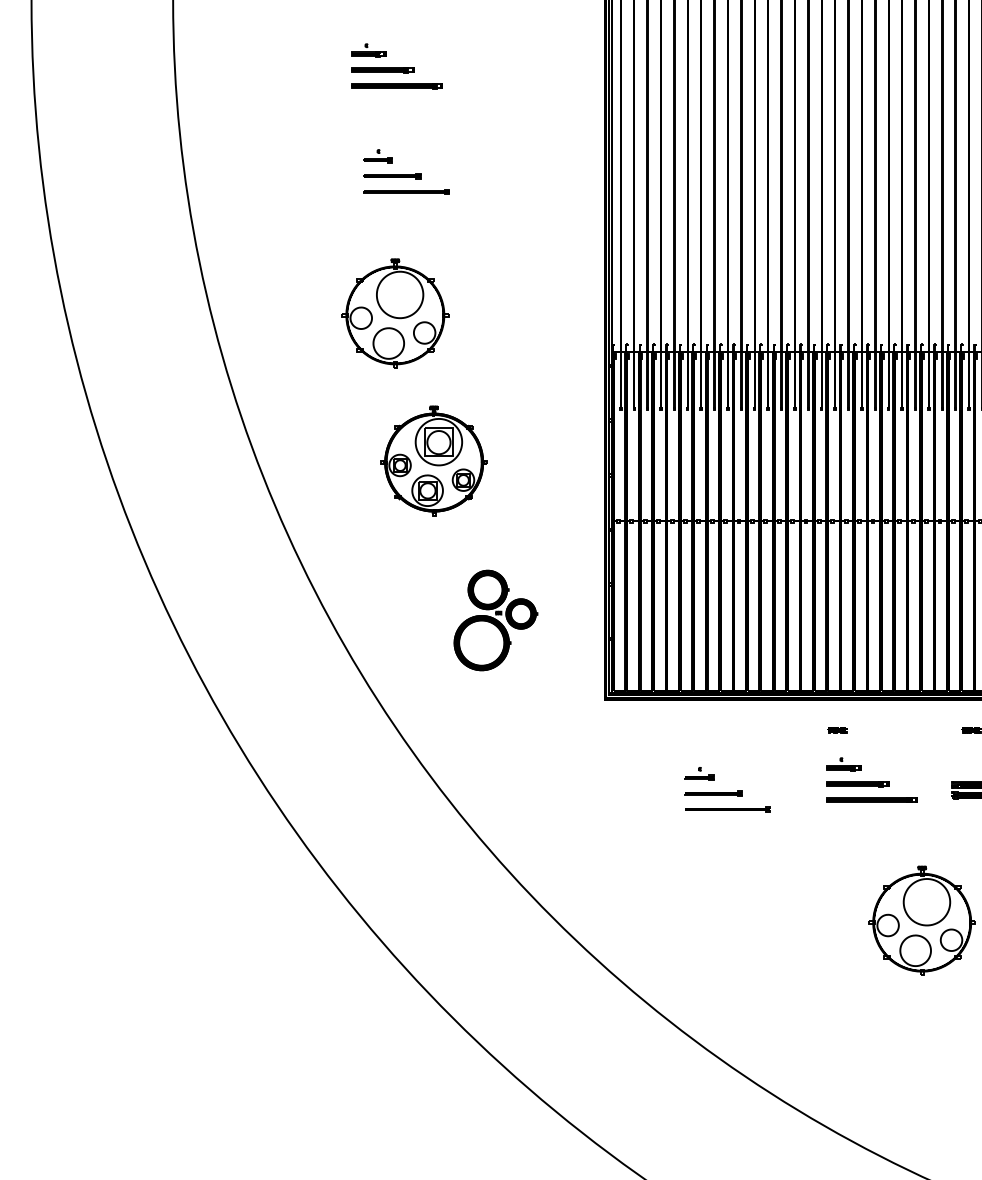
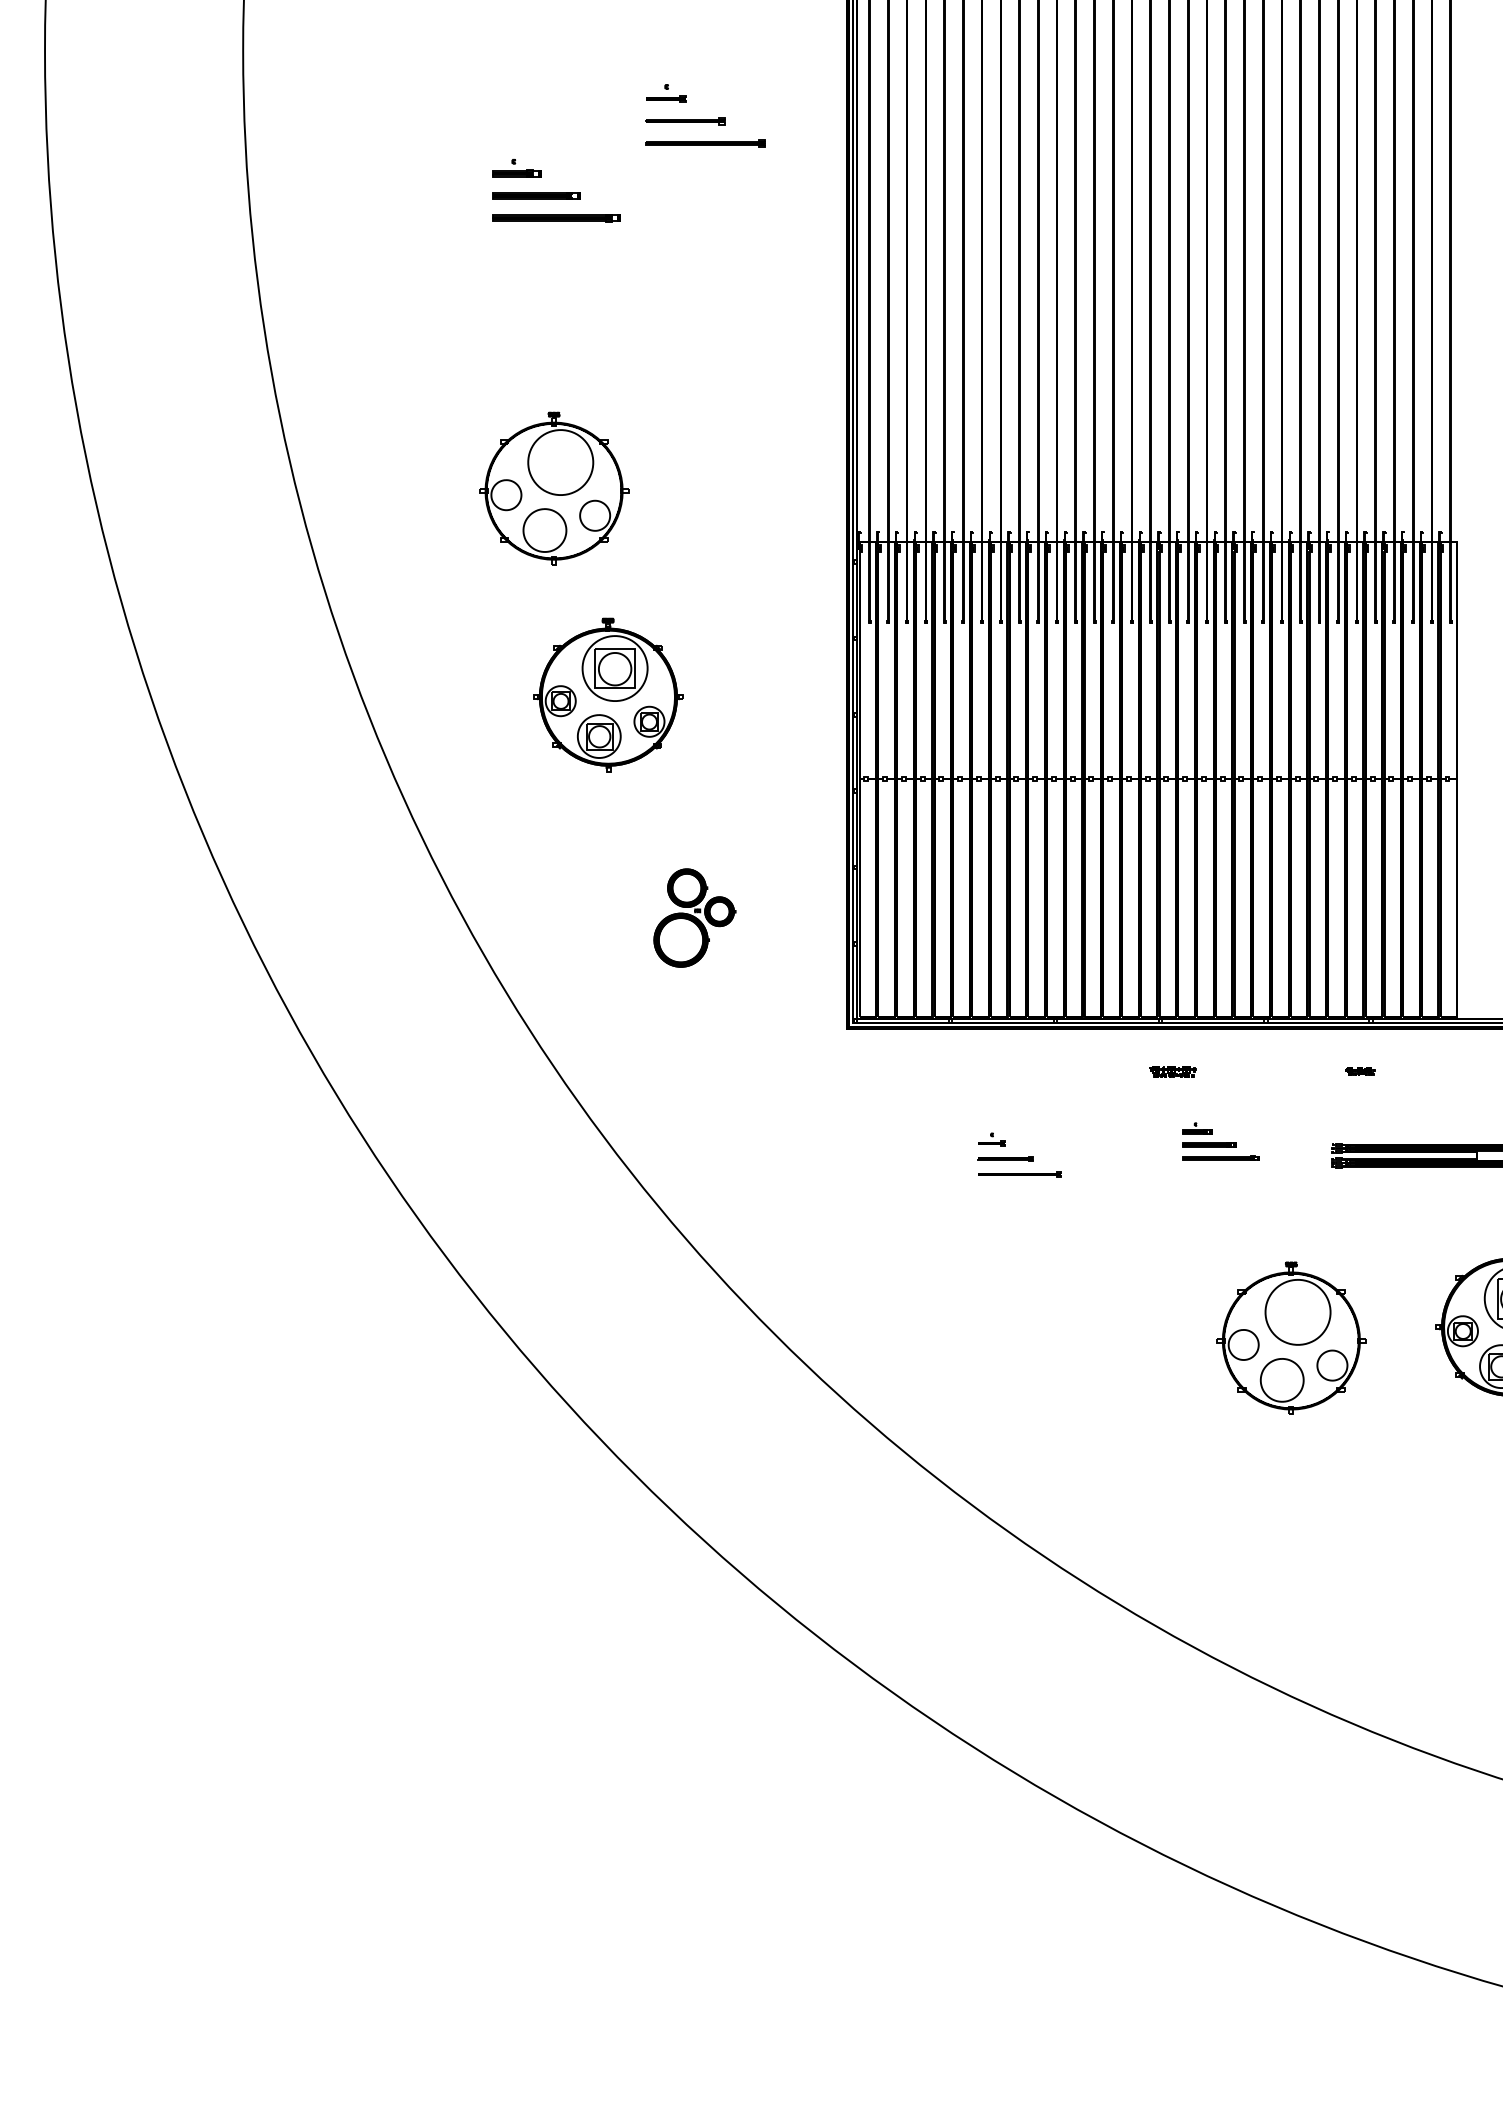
part: (397, 66) -> (556, 190), moved
part: (406, 172) -> (705, 115), moved
part: (495, 620) -> (694, 917), size x0.7
part: (837, 730) -> (1173, 1071), size x1.6
part: (872, 780) -> (1221, 1141), size x0.6
part: (727, 789) -> (1019, 1154), size x0.7

